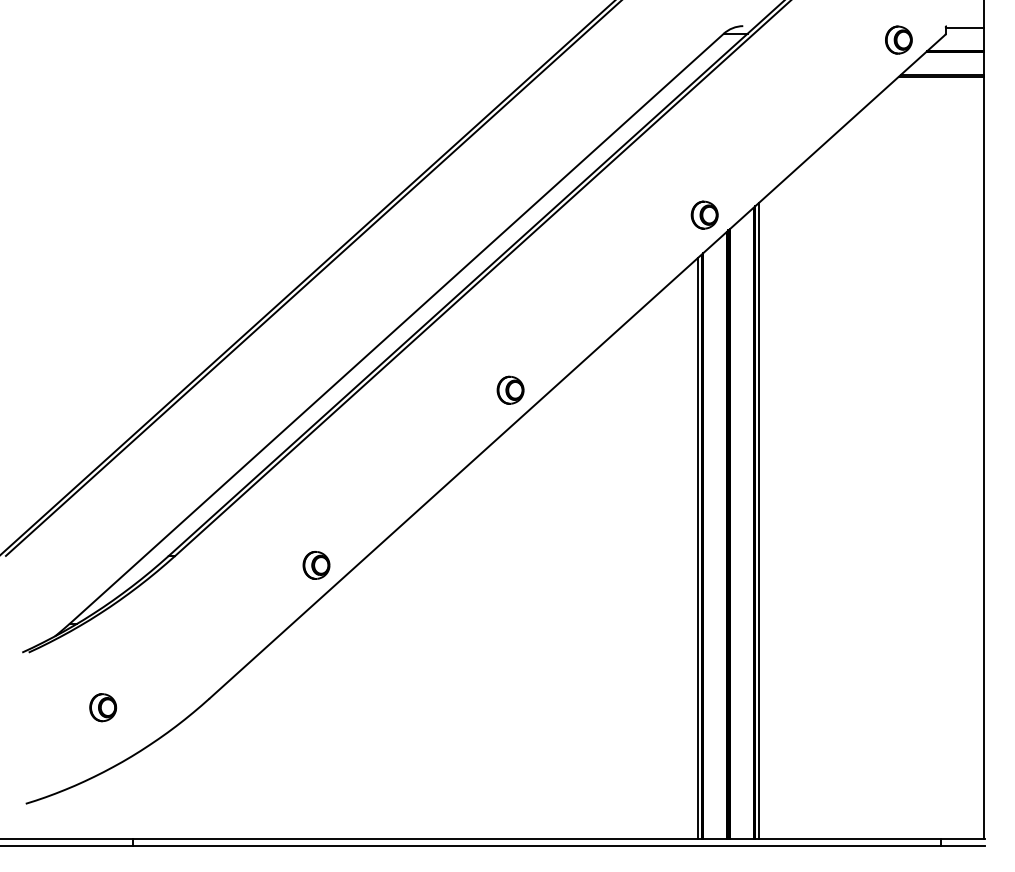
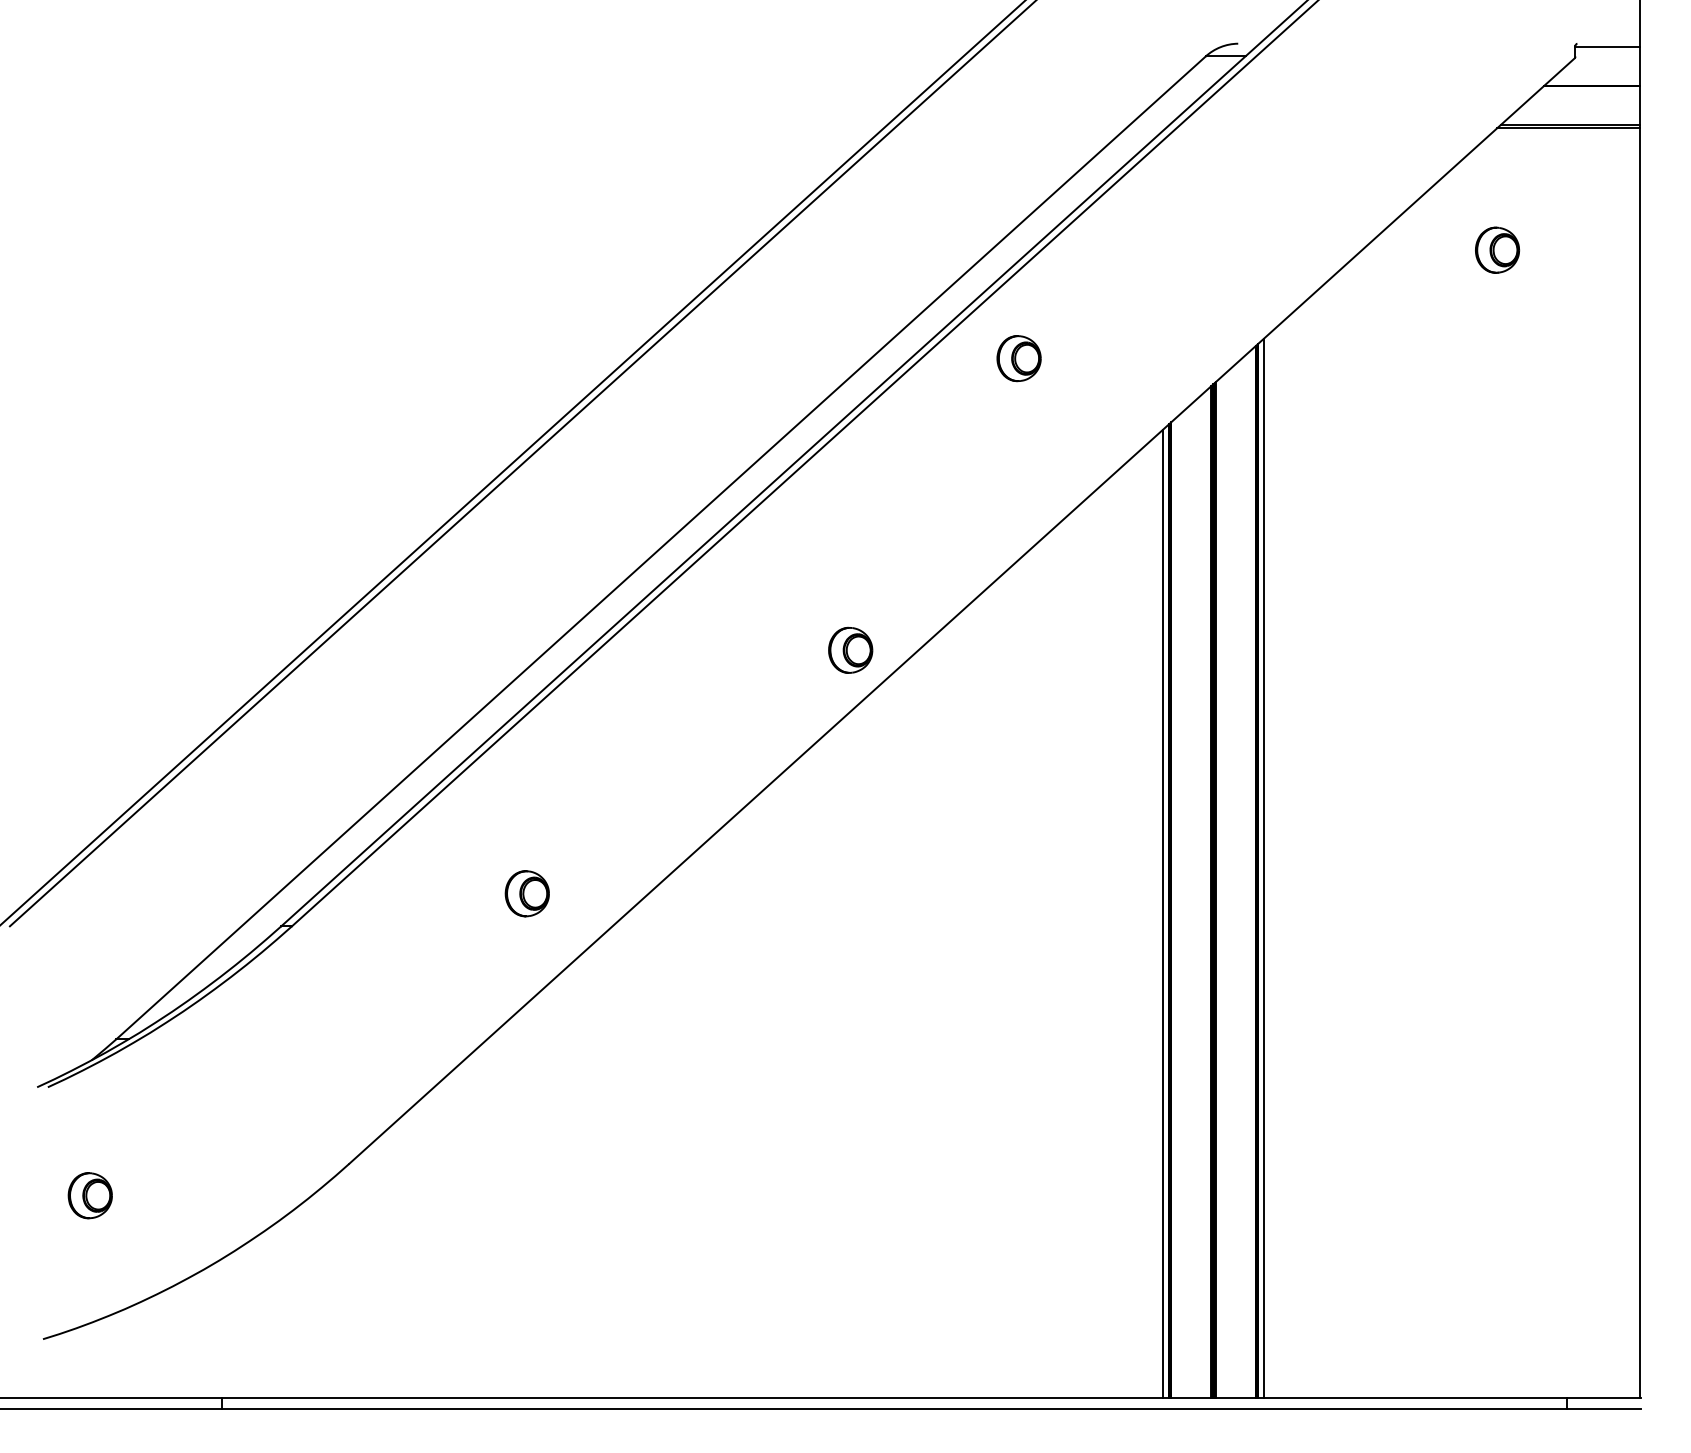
part: (898, 39) -> (1496, 249), moved
part: (704, 214) -> (1018, 357), moved
part: (316, 565) -> (527, 893), moved
part: (103, 707) -> (90, 1195), moved

